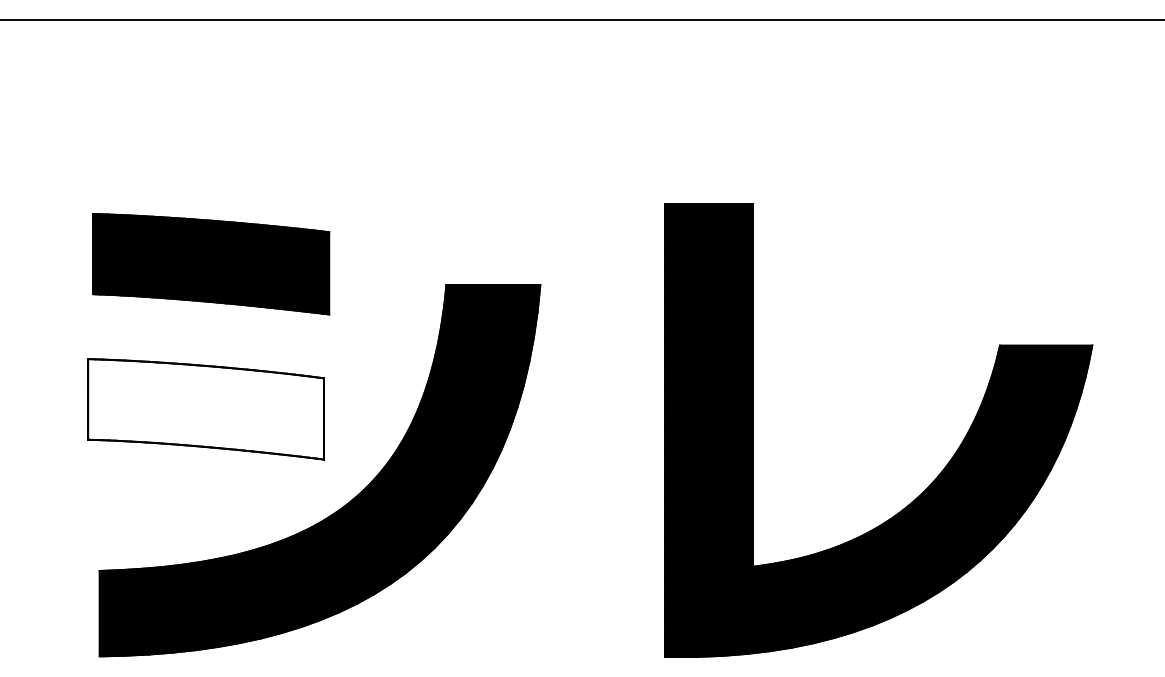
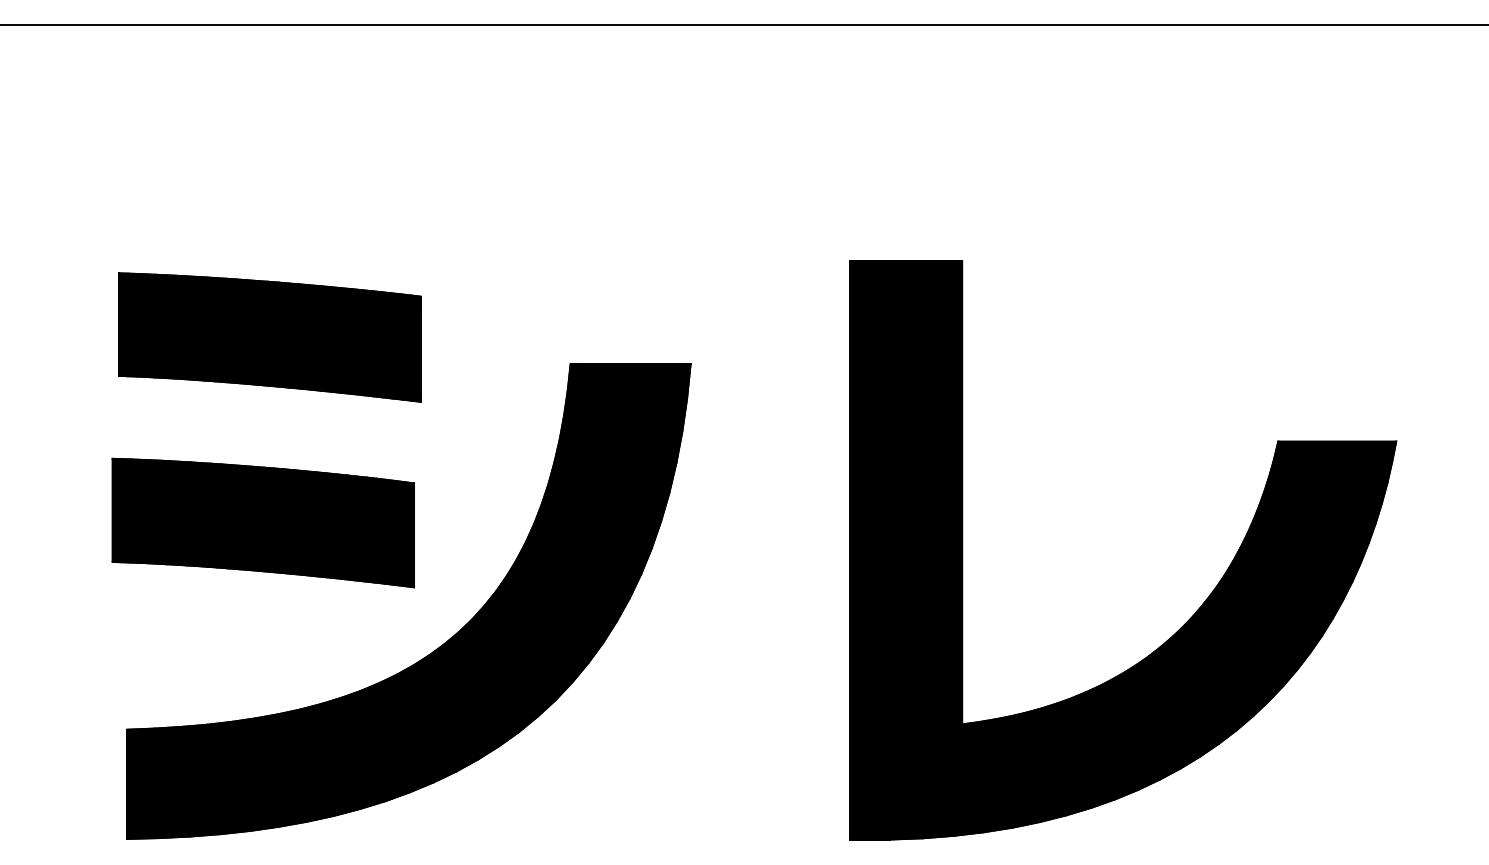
fill: (206, 409) -> (263, 523), added

